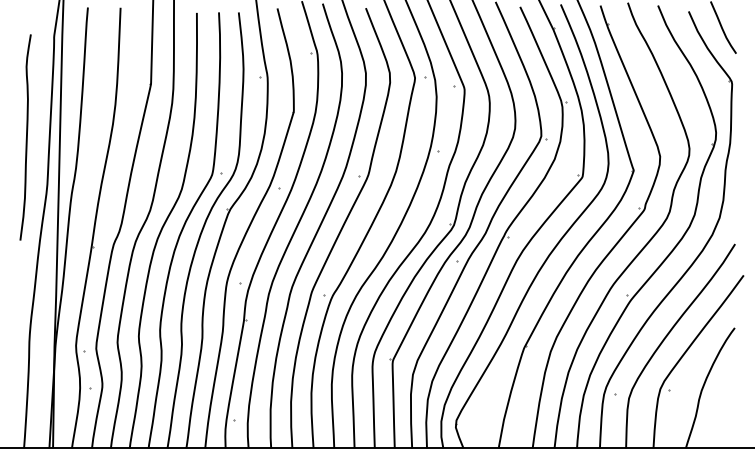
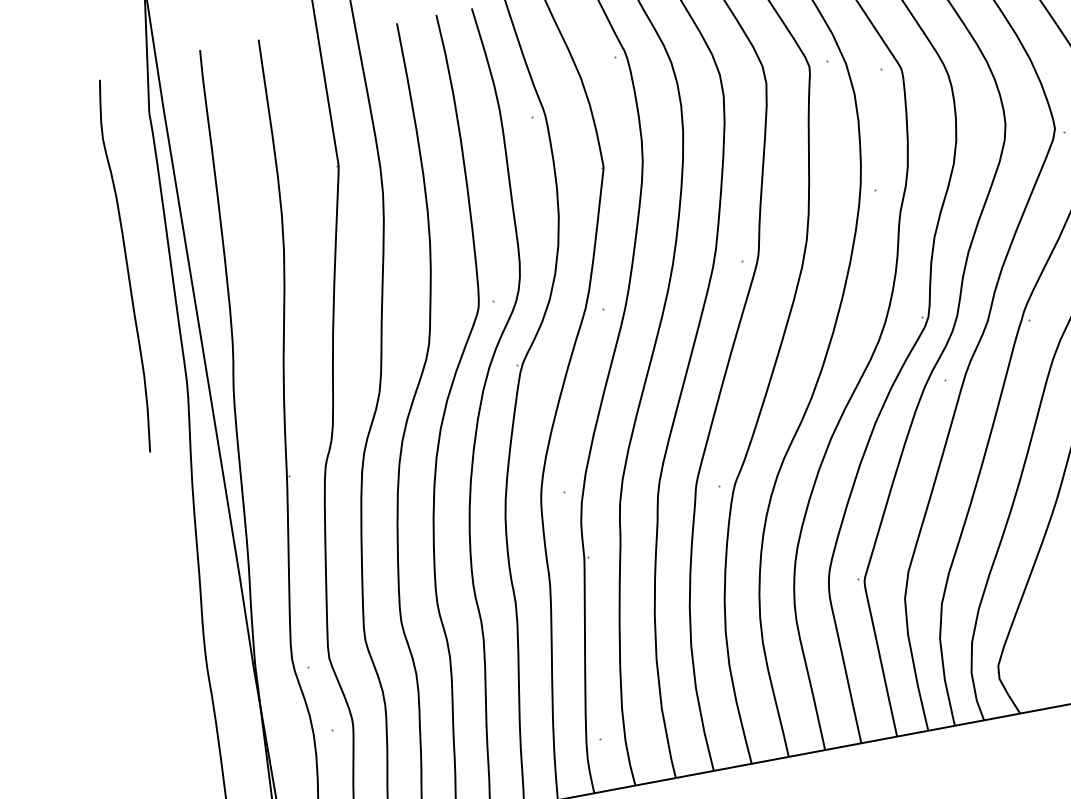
curve: (26, 137) -> (126, 265), moved

